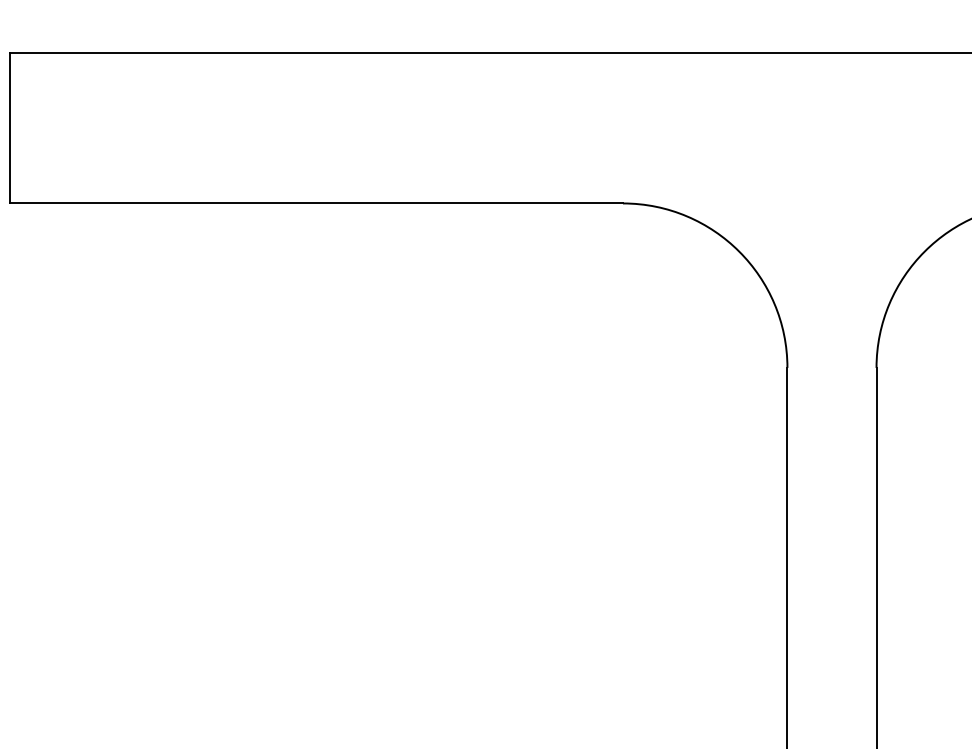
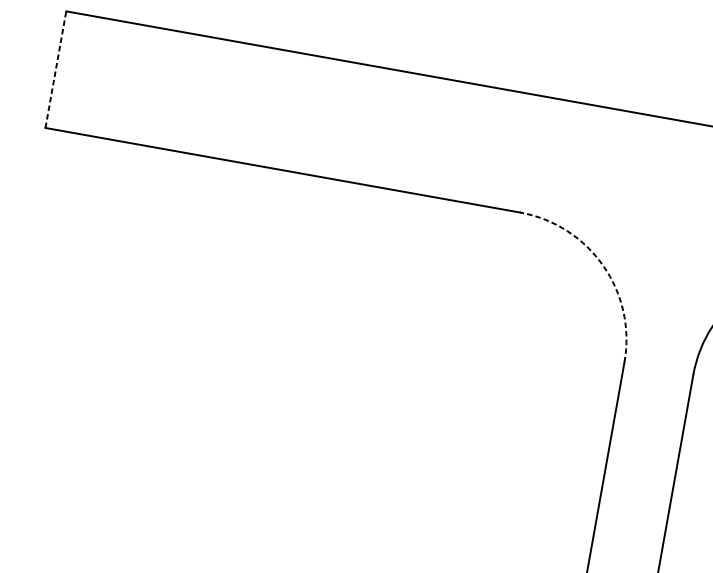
line: (9, 127) -> (55, 69), solid -> dashed
arc: (739, 251) -> (603, 265), solid -> dashed

